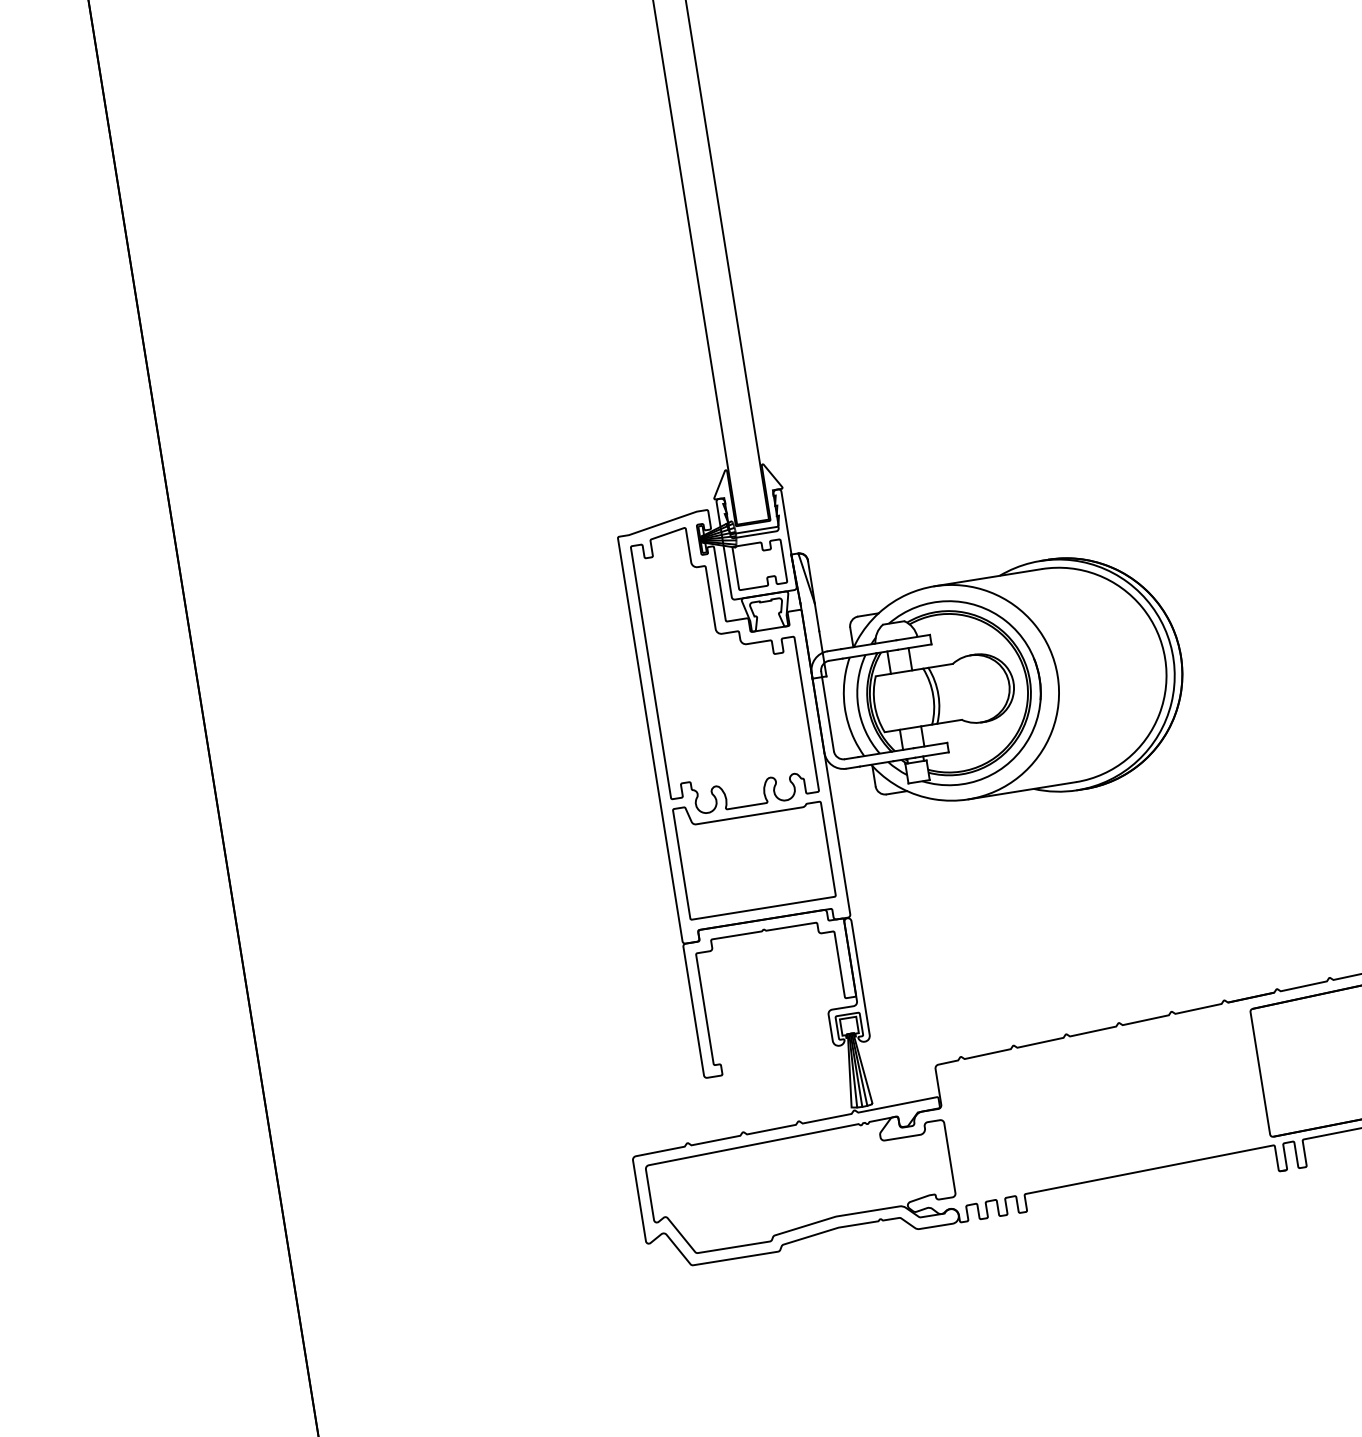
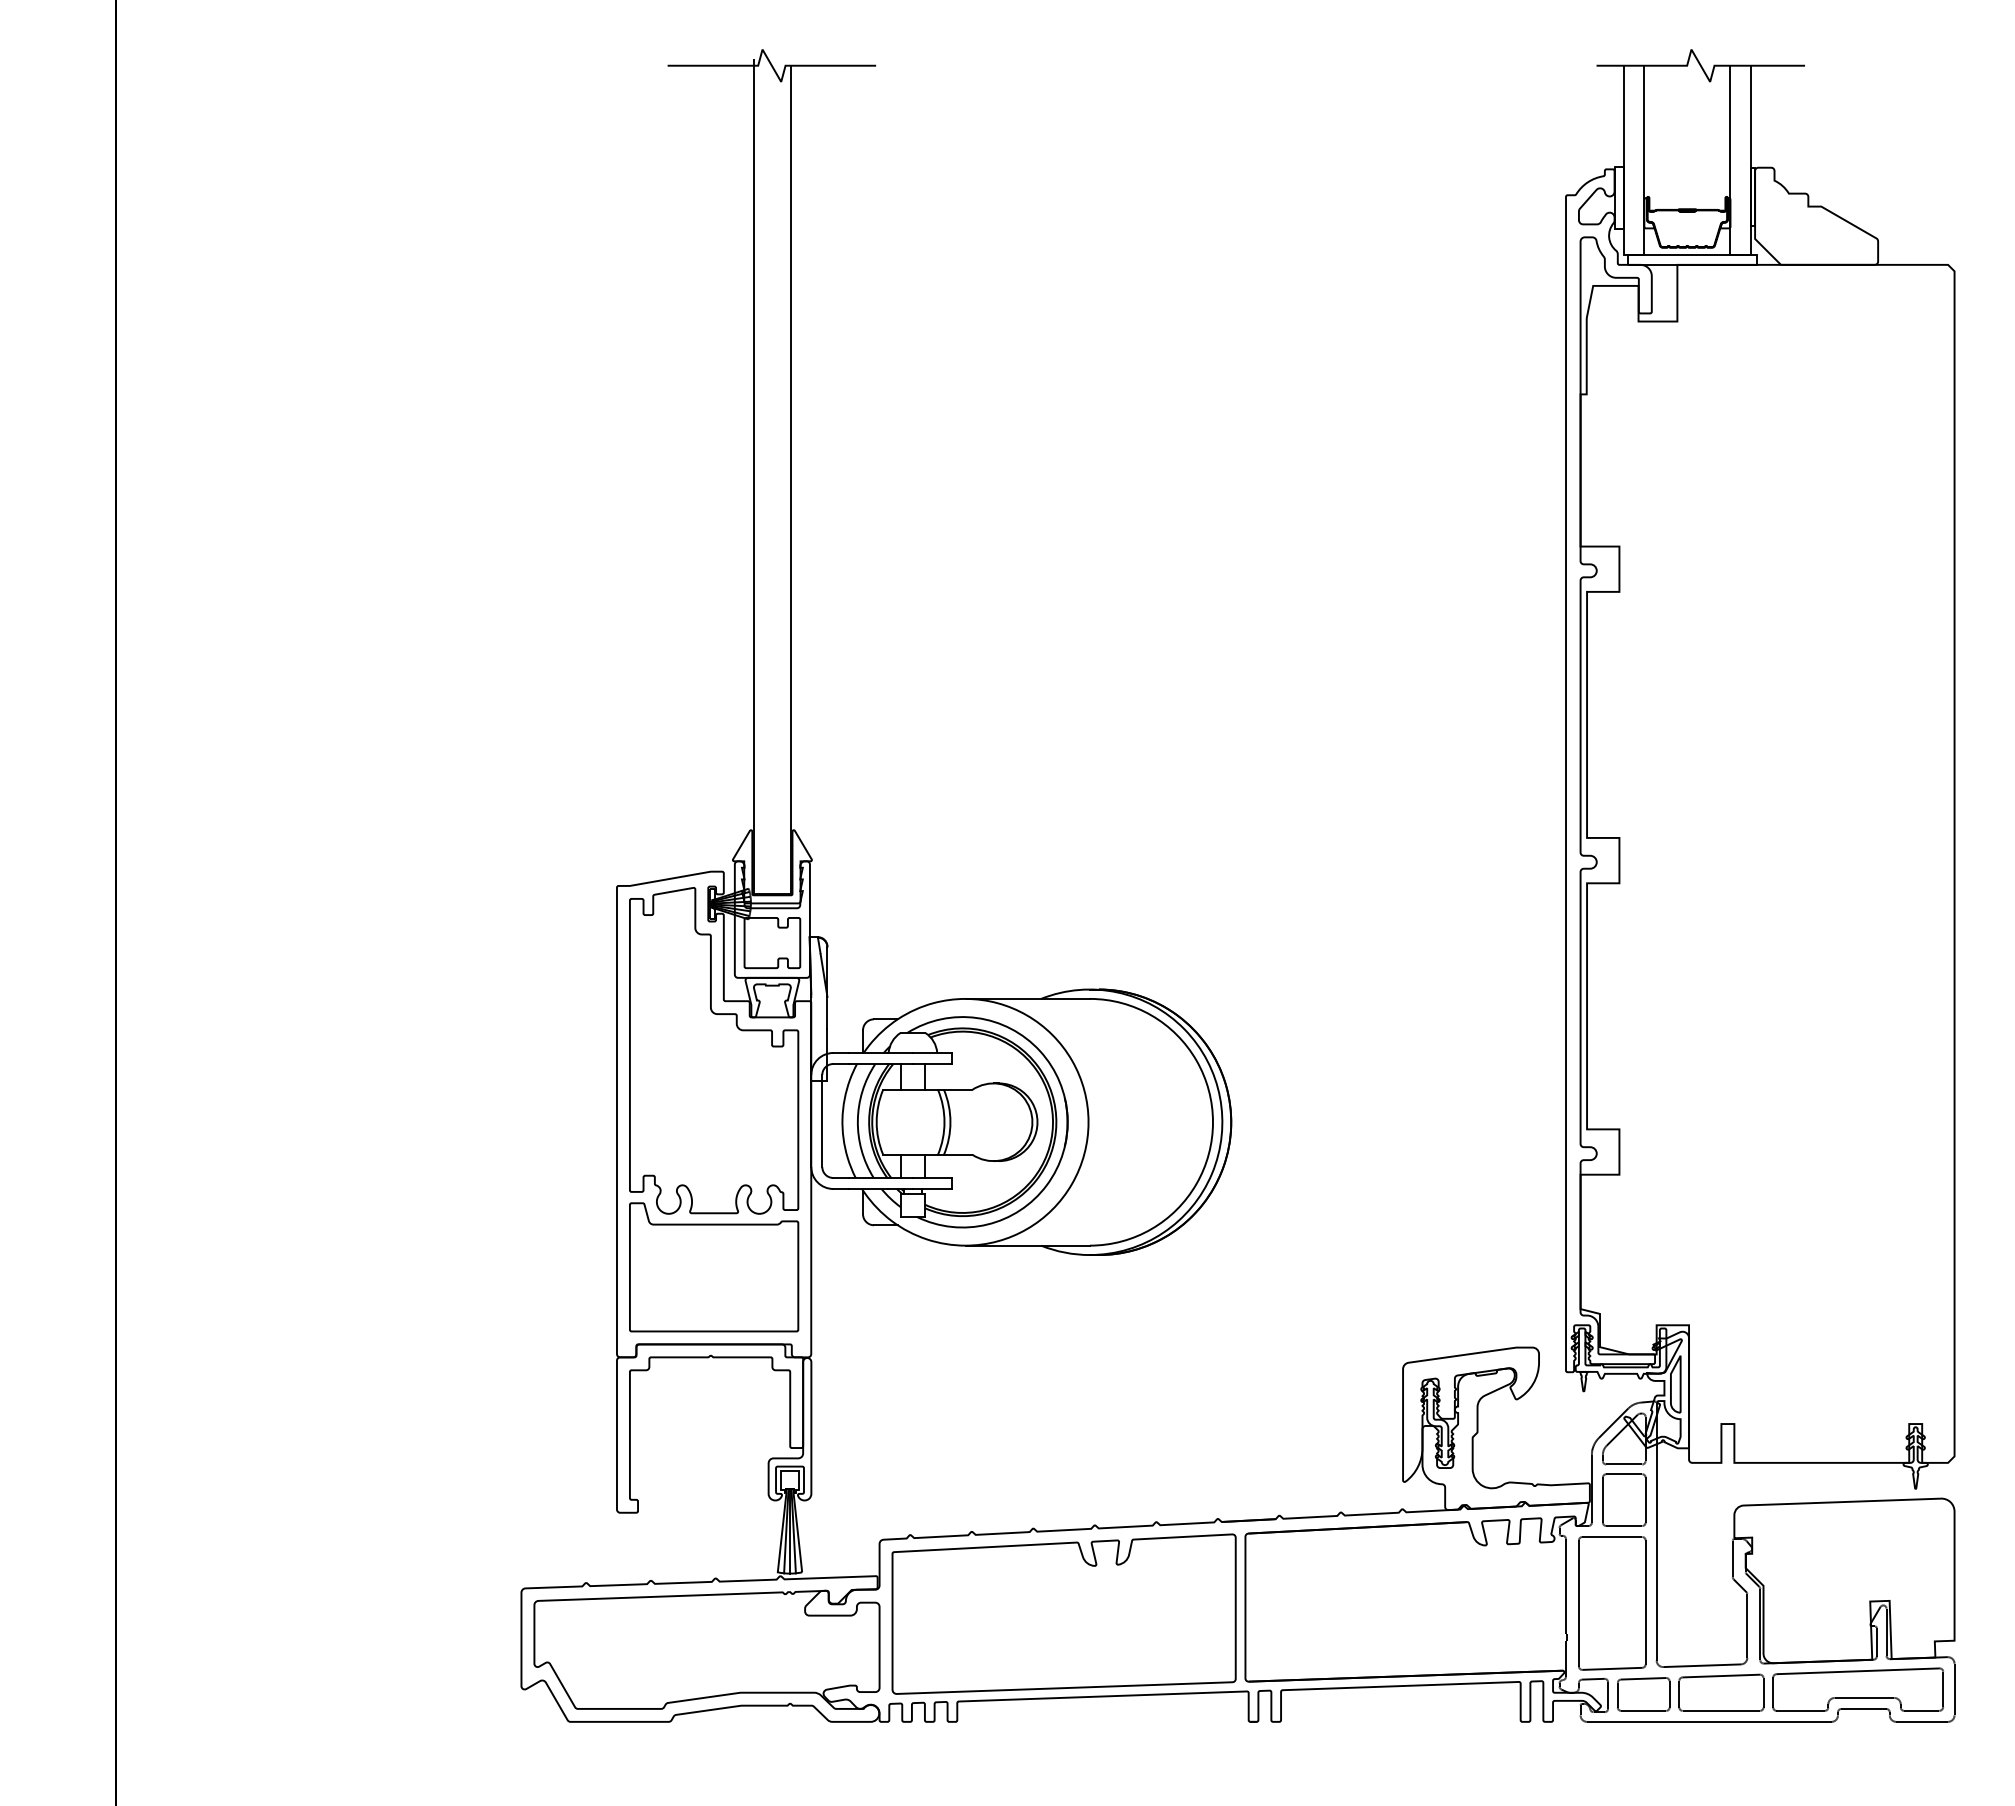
part: (1104, 1103) -> (1063, 1613), added

